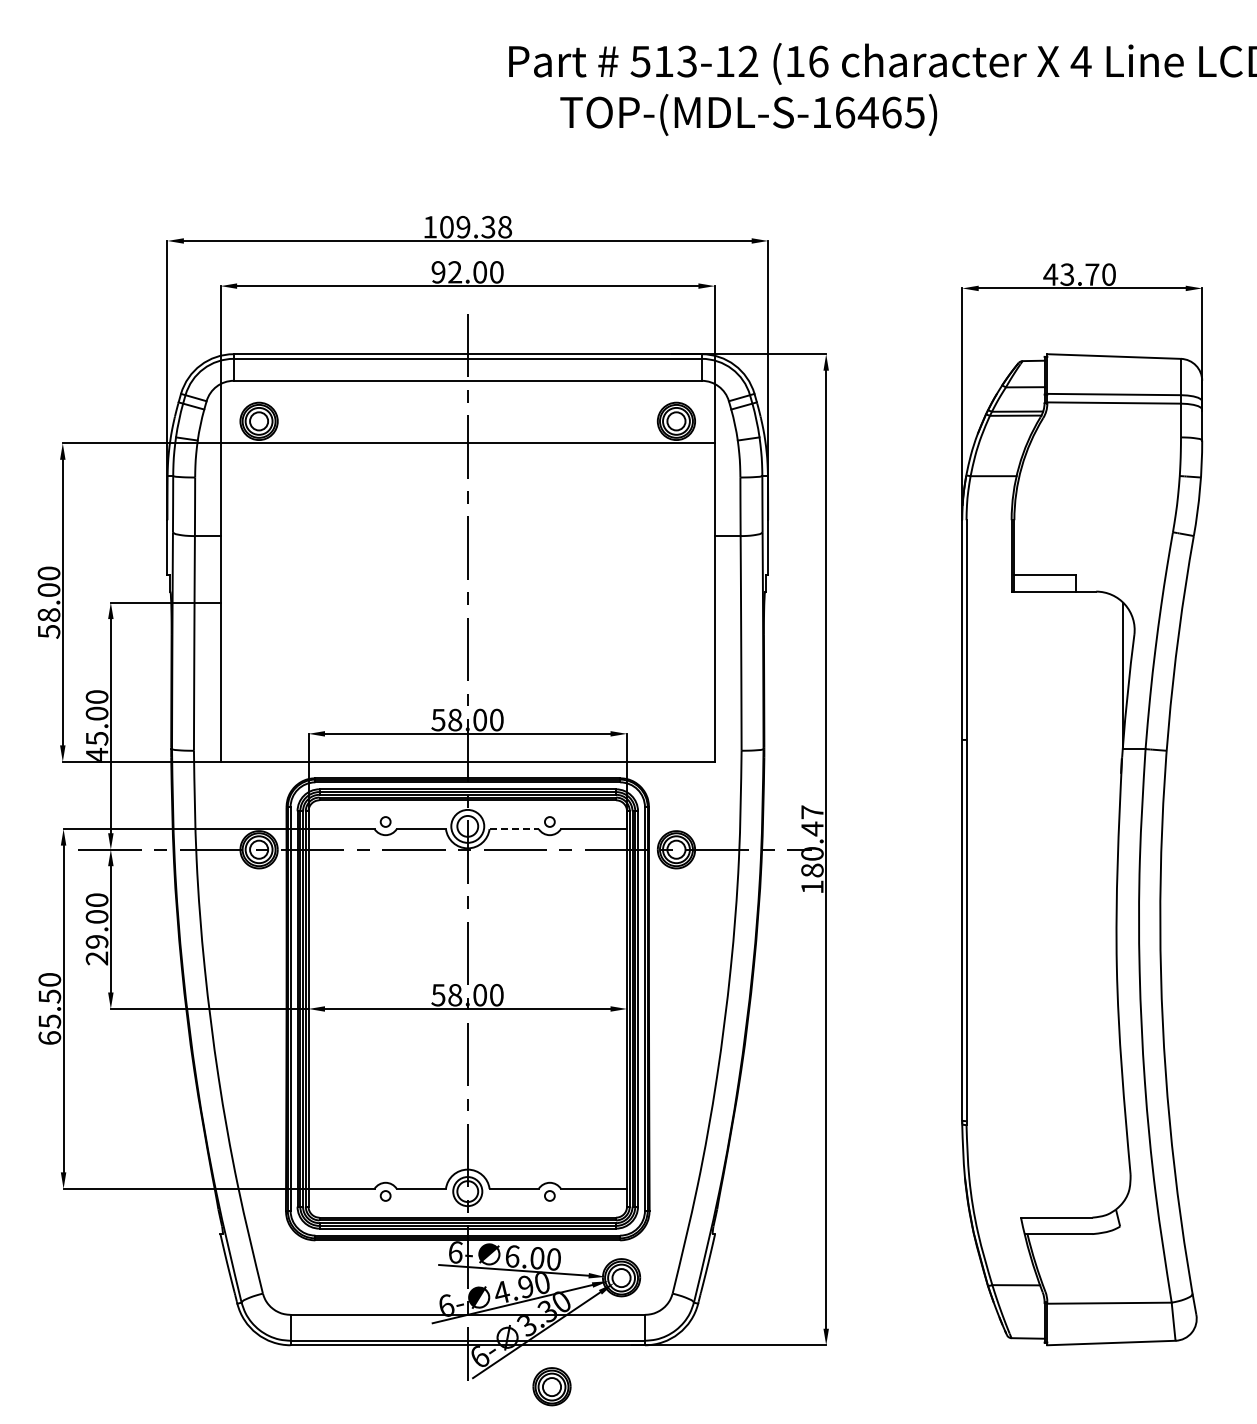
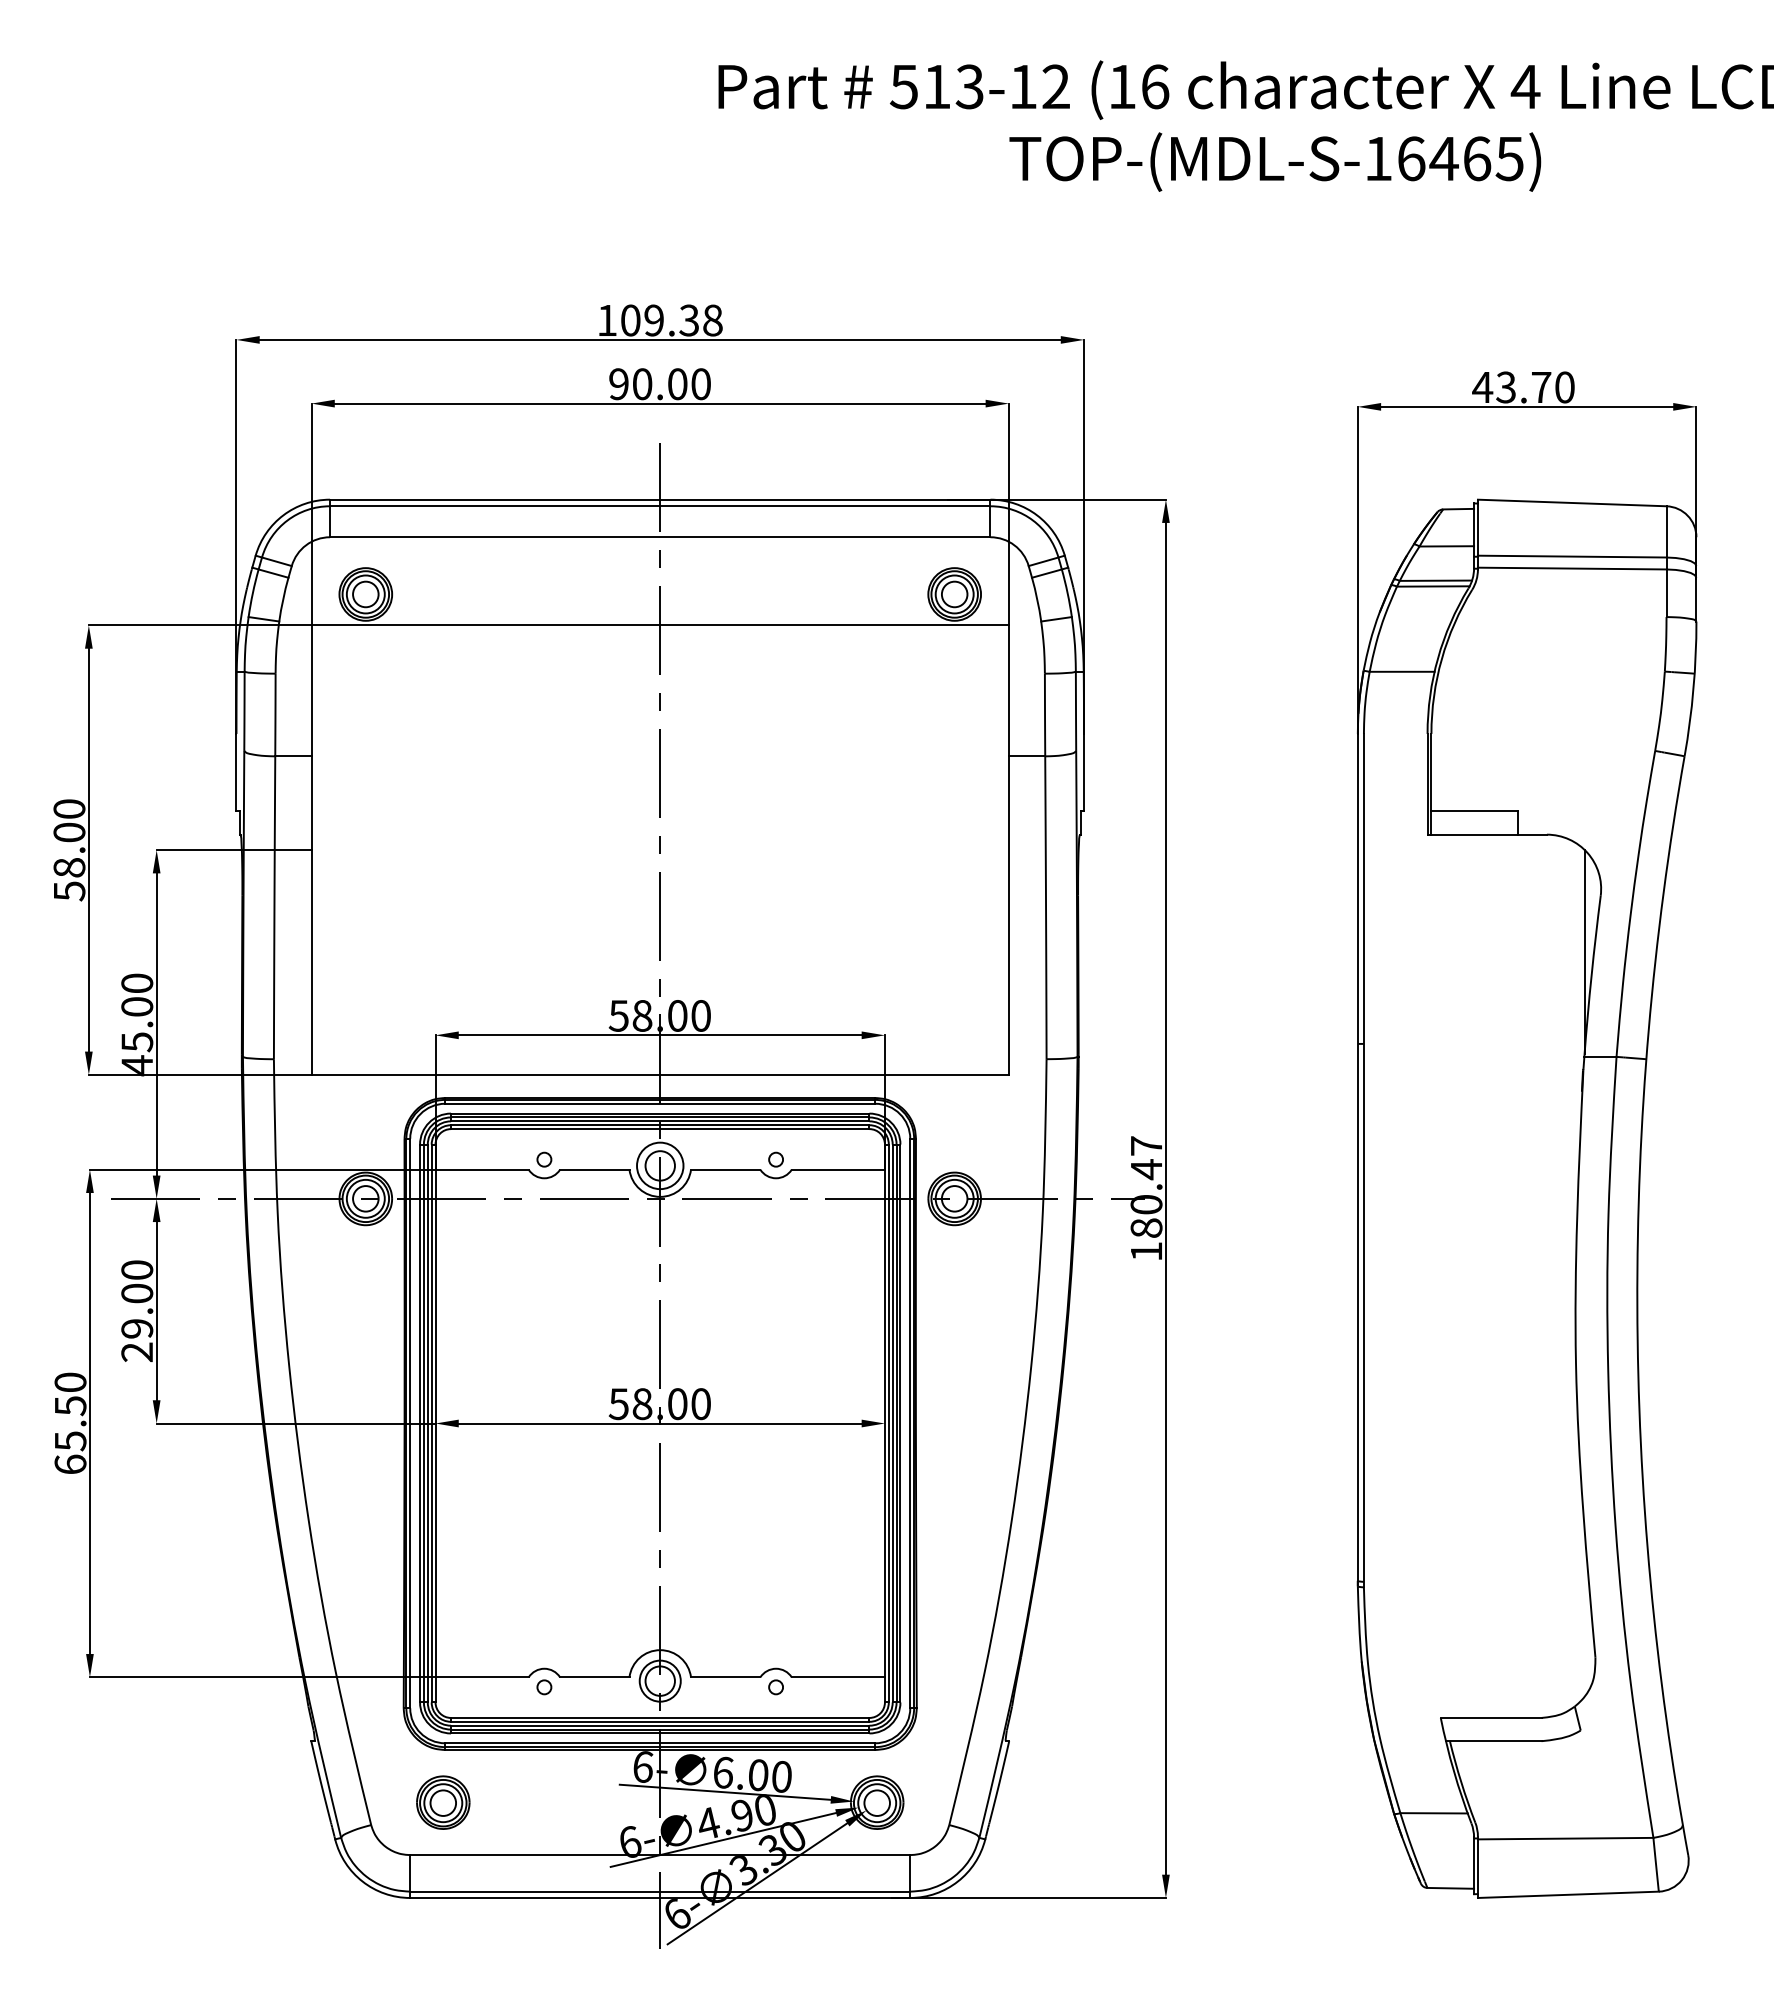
text: (748, 114) -> (1274, 161), moved
text: (455, 272) -> (642, 384), 92.00 -> 90.00
line: (514, 829) -> (726, 1170), dashed -> solid
part: (551, 1386) -> (442, 1802), moved

